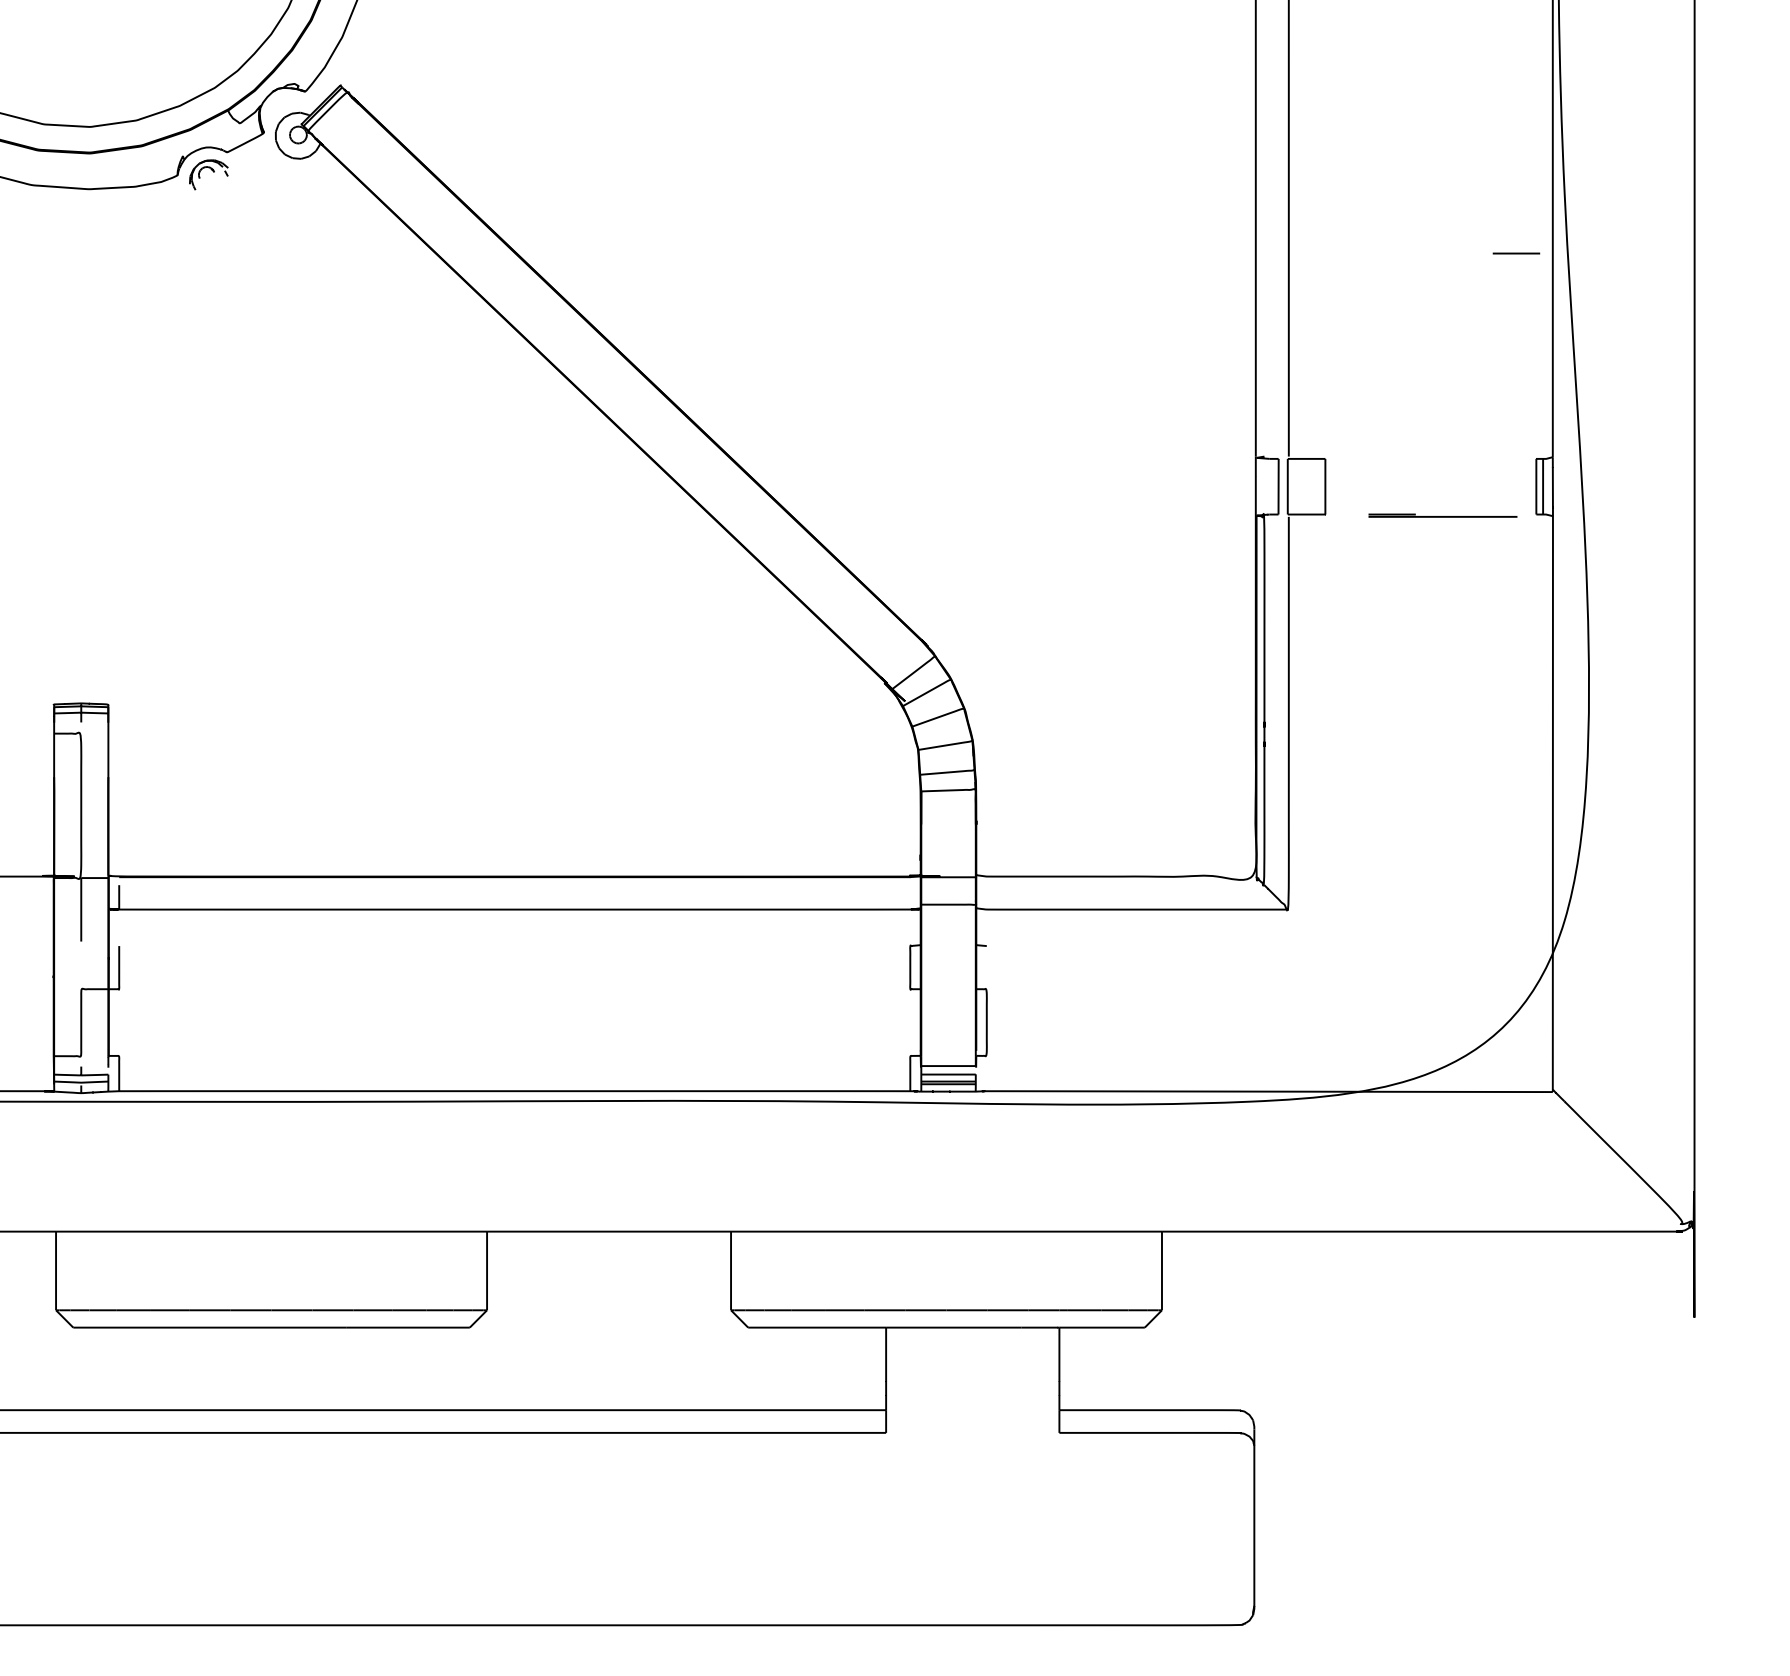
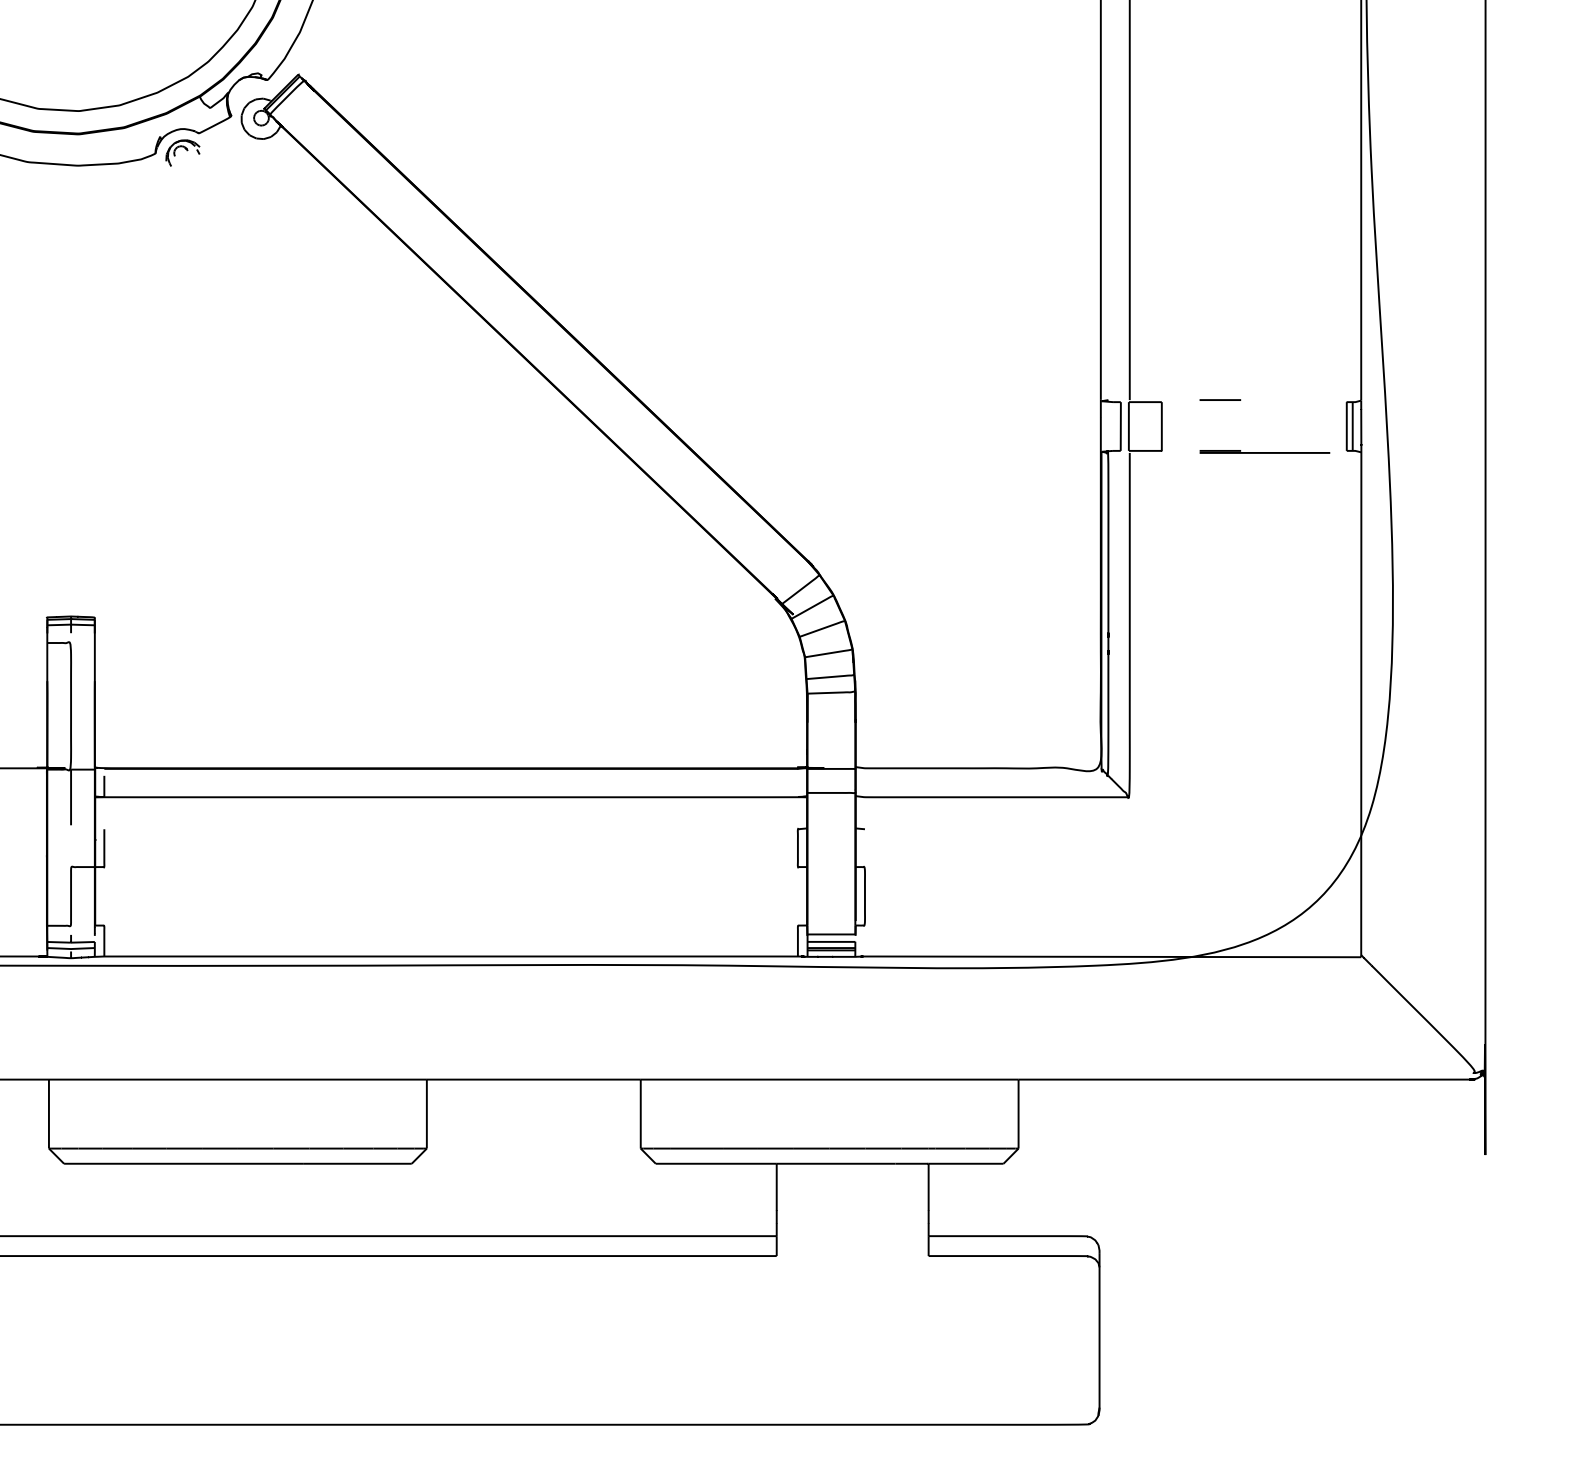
line: (1516, 252) -> (1220, 399), moved

